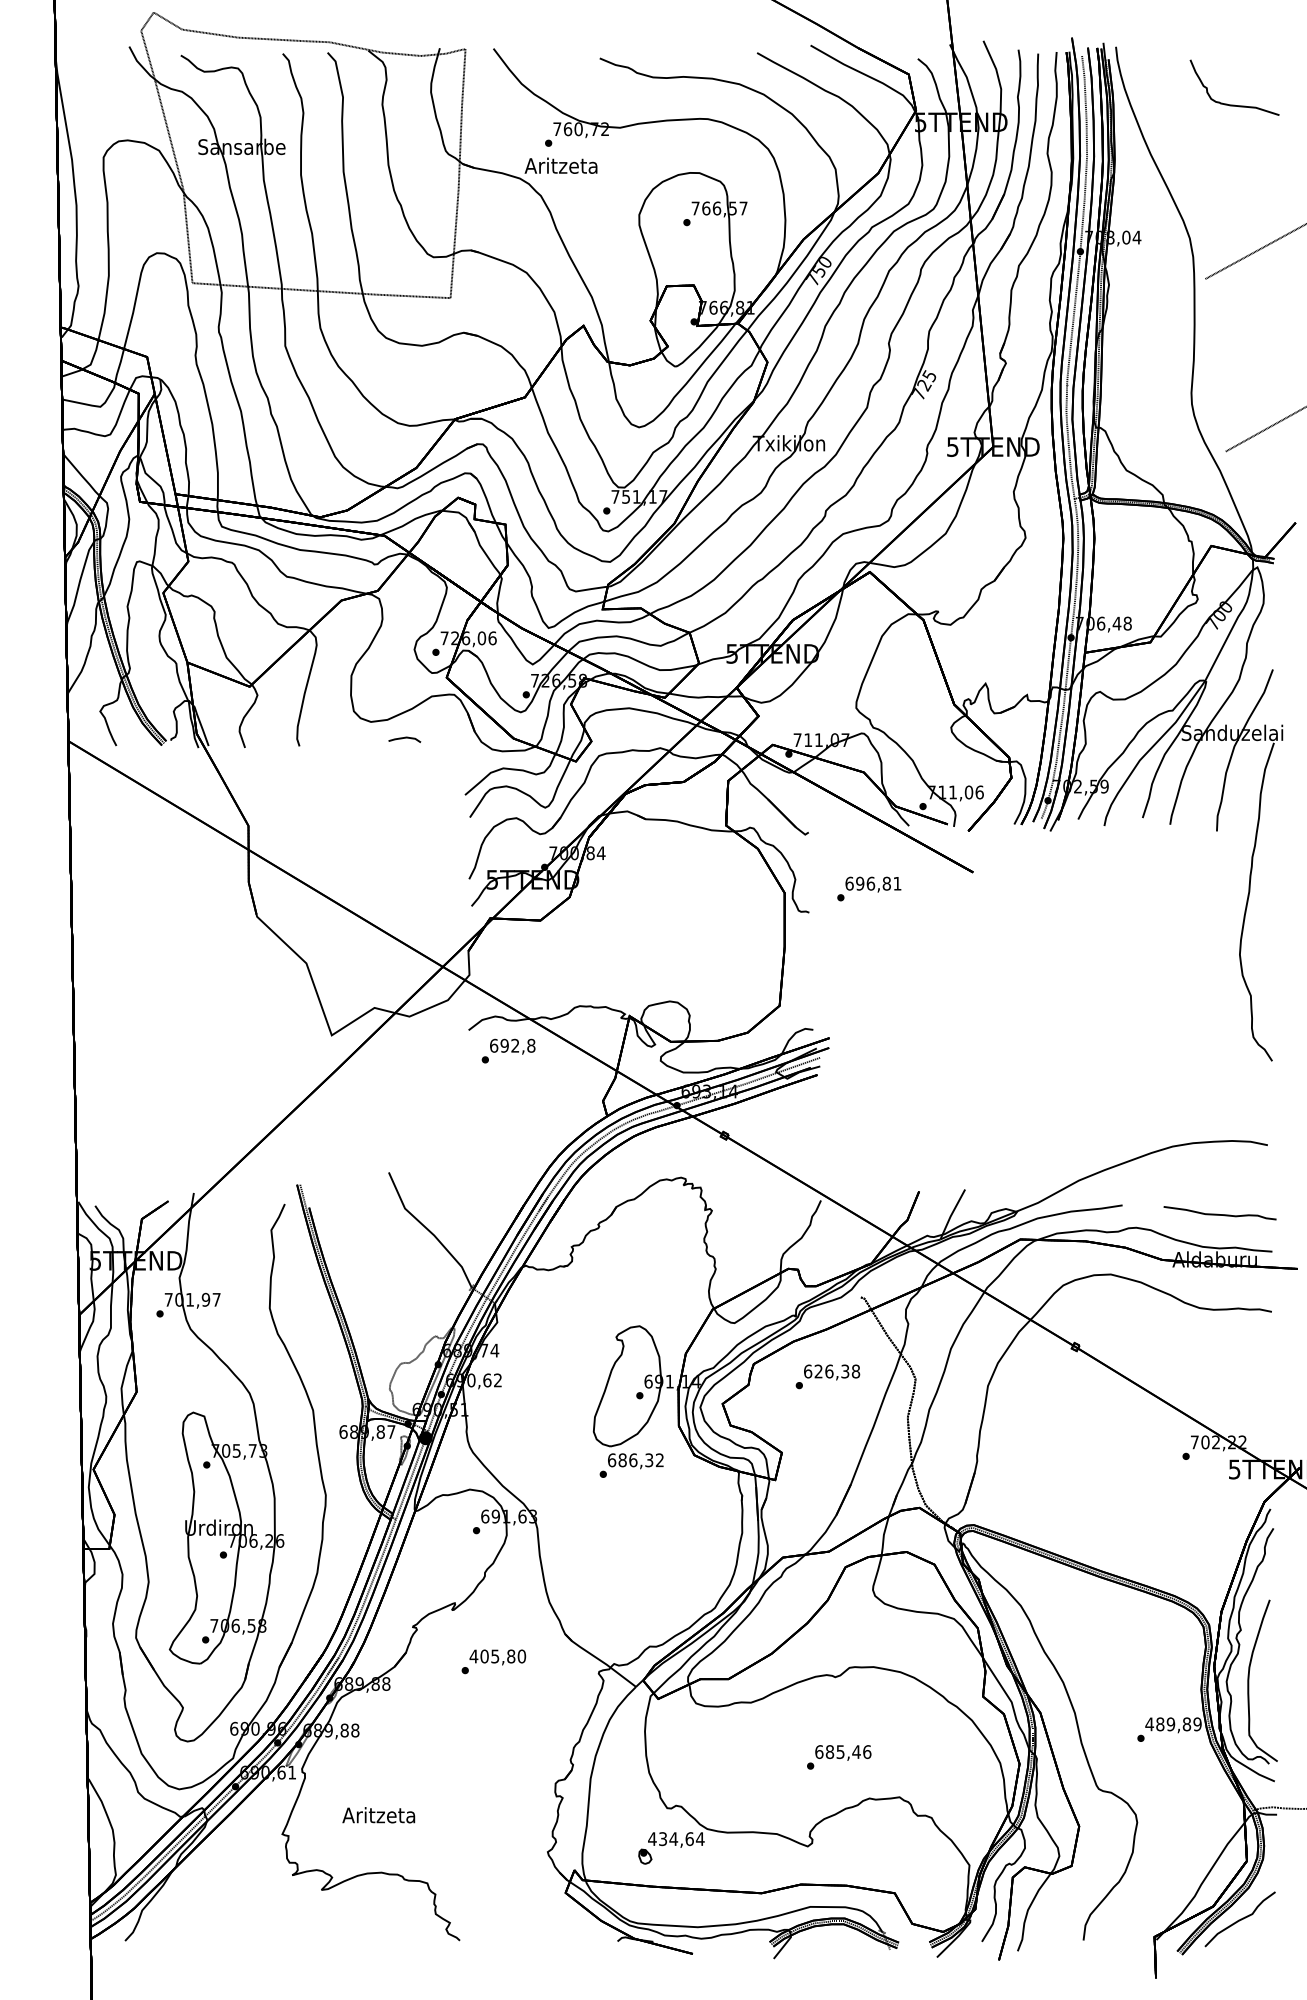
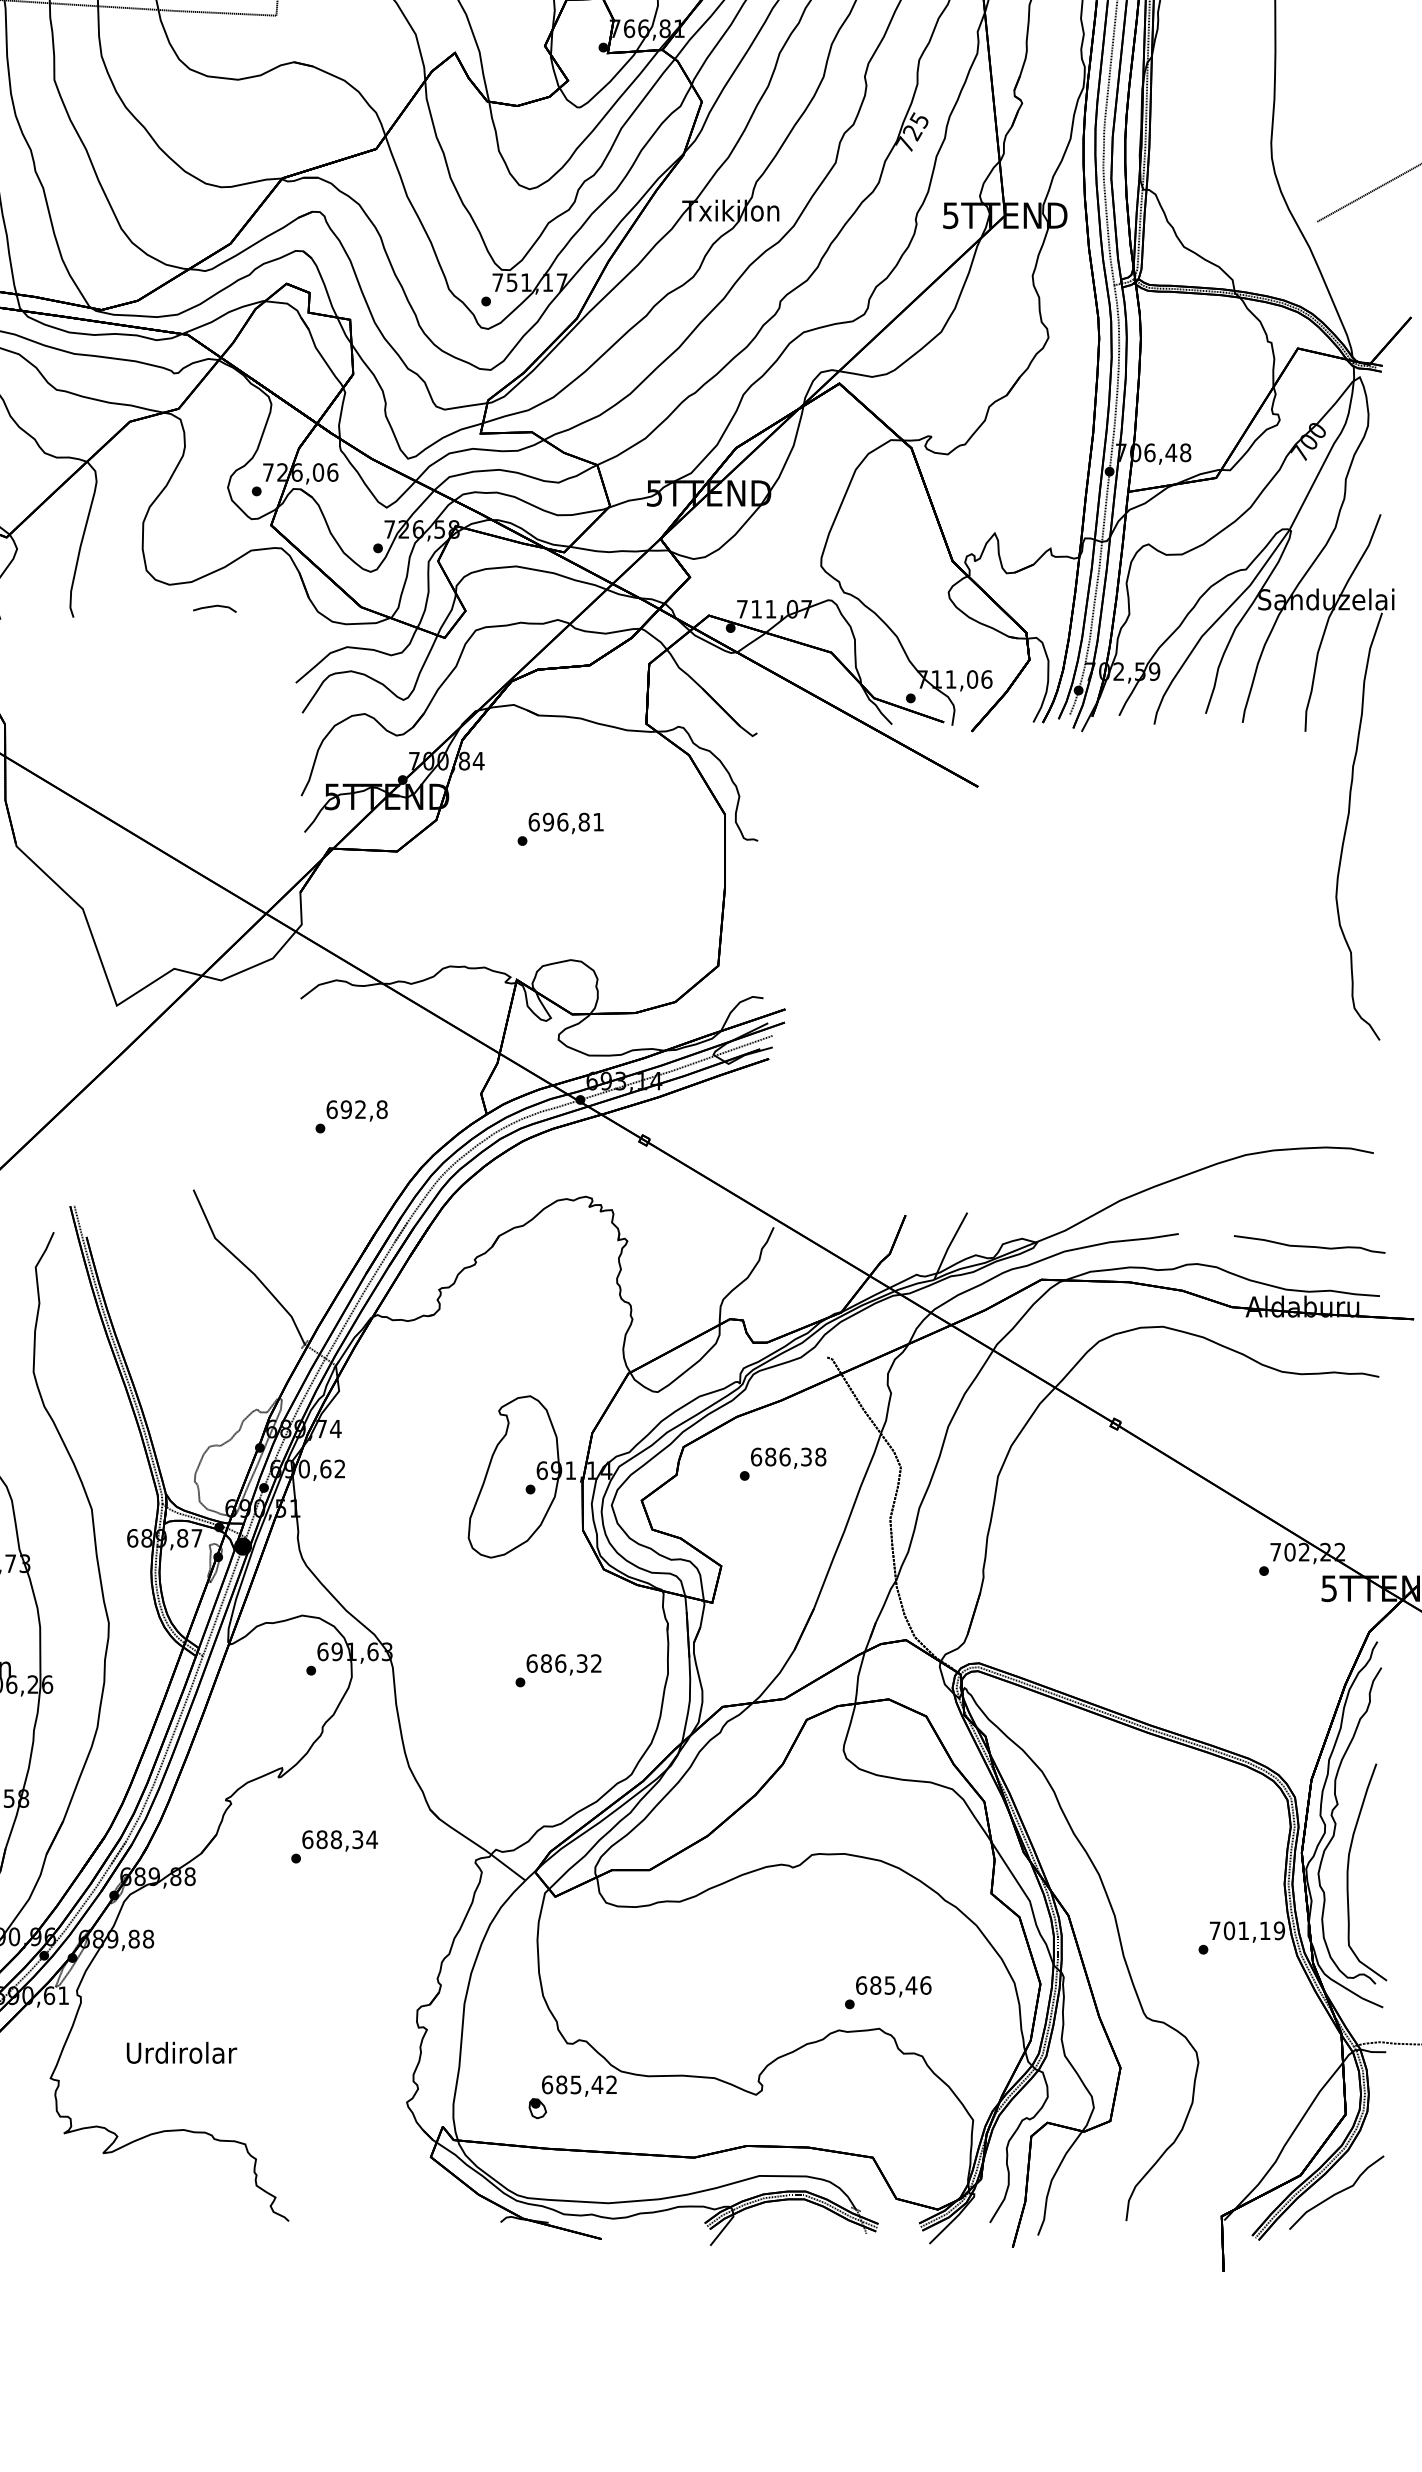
text: (869, 888) -> (560, 828), moved
text: (508, 1050) -> (351, 1115), moved
text: (818, 1371) -> (770, 1457), 626,38 -> 686,38
text: (631, 1465) -> (558, 1670), moved
text: (497, 1656) -> (339, 1839), 405,80 -> 688,34
text: (1168, 1724) -> (1240, 1931), 489,89 -> 701,19
text: (839, 1757) -> (888, 1992), moved
text: (380, 1815) -> (182, 2053), Aritzeta -> Urdirolar
text: (676, 1839) -> (579, 2085), 434,64 -> 685,42

